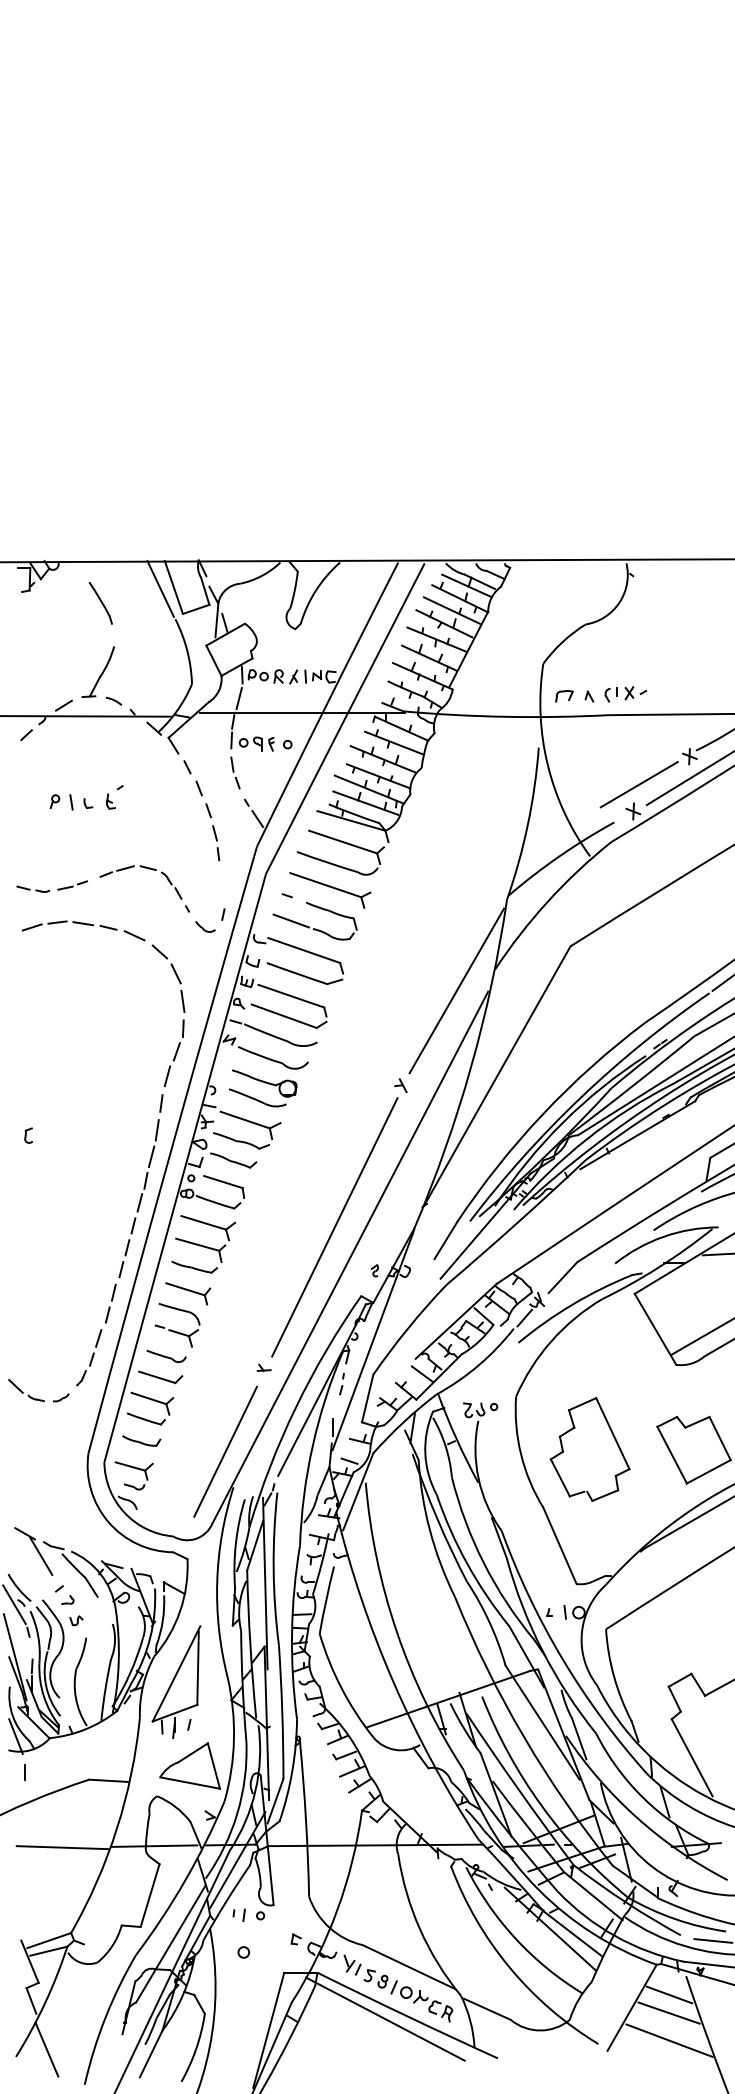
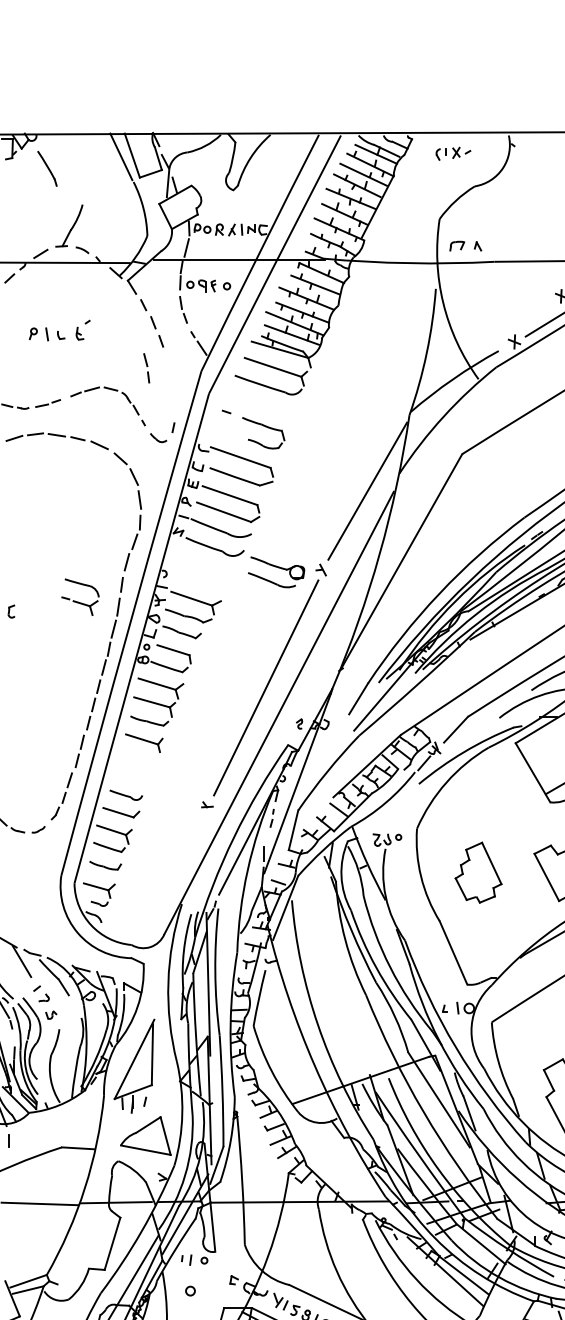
part: (100, 603) -> (47, 168), moved
part: (625, 694) -> (453, 153), moved
line: (638, 784) -> (518, 319), removed
part: (216, 843) -> (146, 368), moved
part: (330, 890) -> (262, 407), removed
line: (291, 920) -> (230, 432), removed
part: (263, 1088) -> (276, 572), moved
part: (177, 1325) -> (80, 597), moved
part: (589, 1449) -> (478, 872), size x0.7
line: (225, 1451) -> (175, 874), removed

